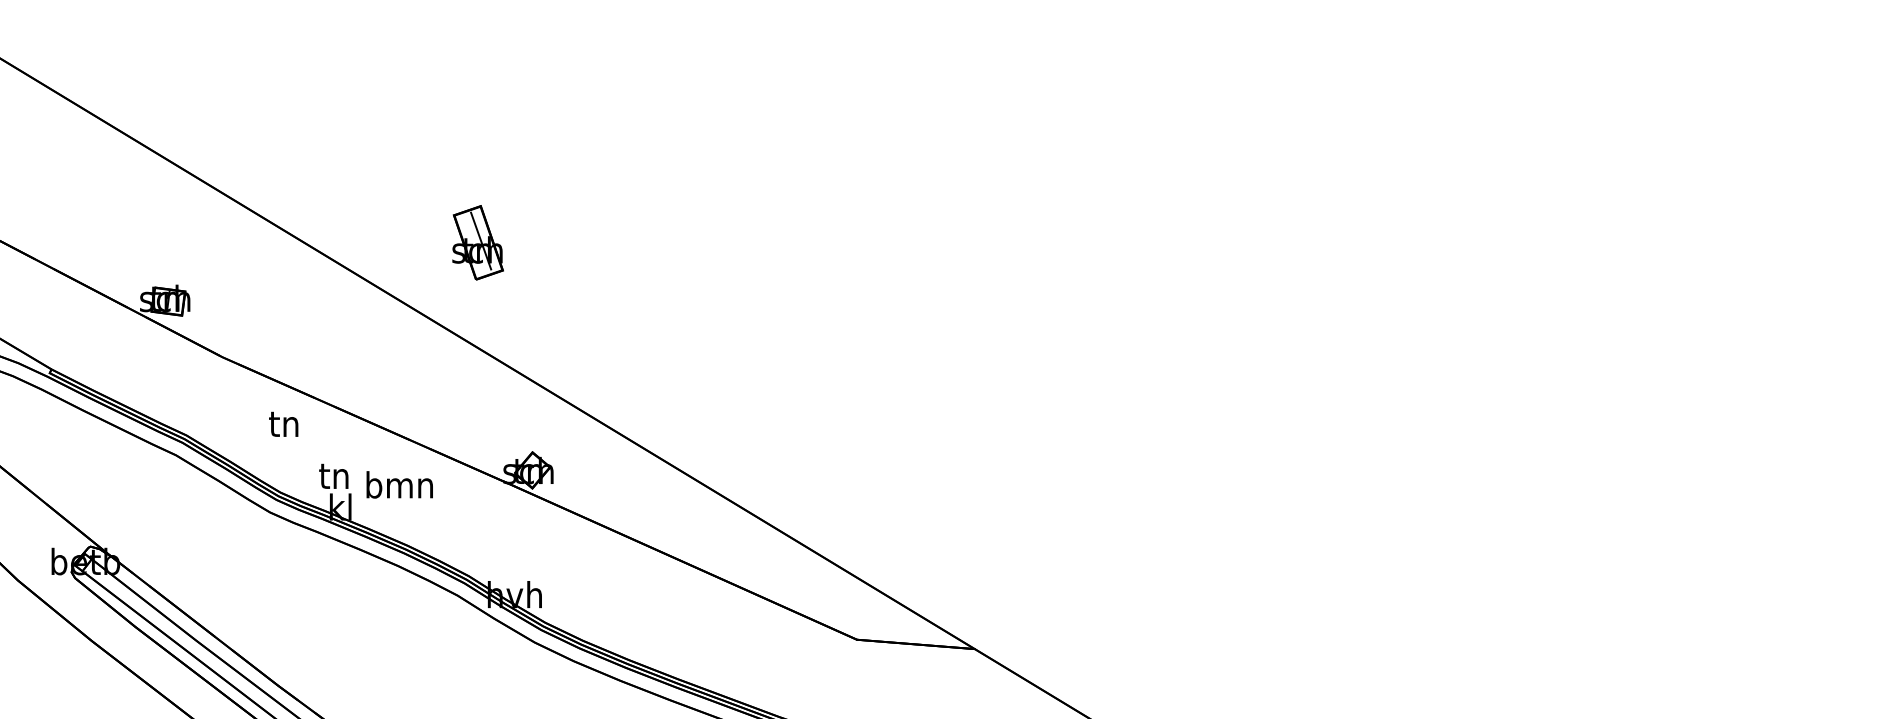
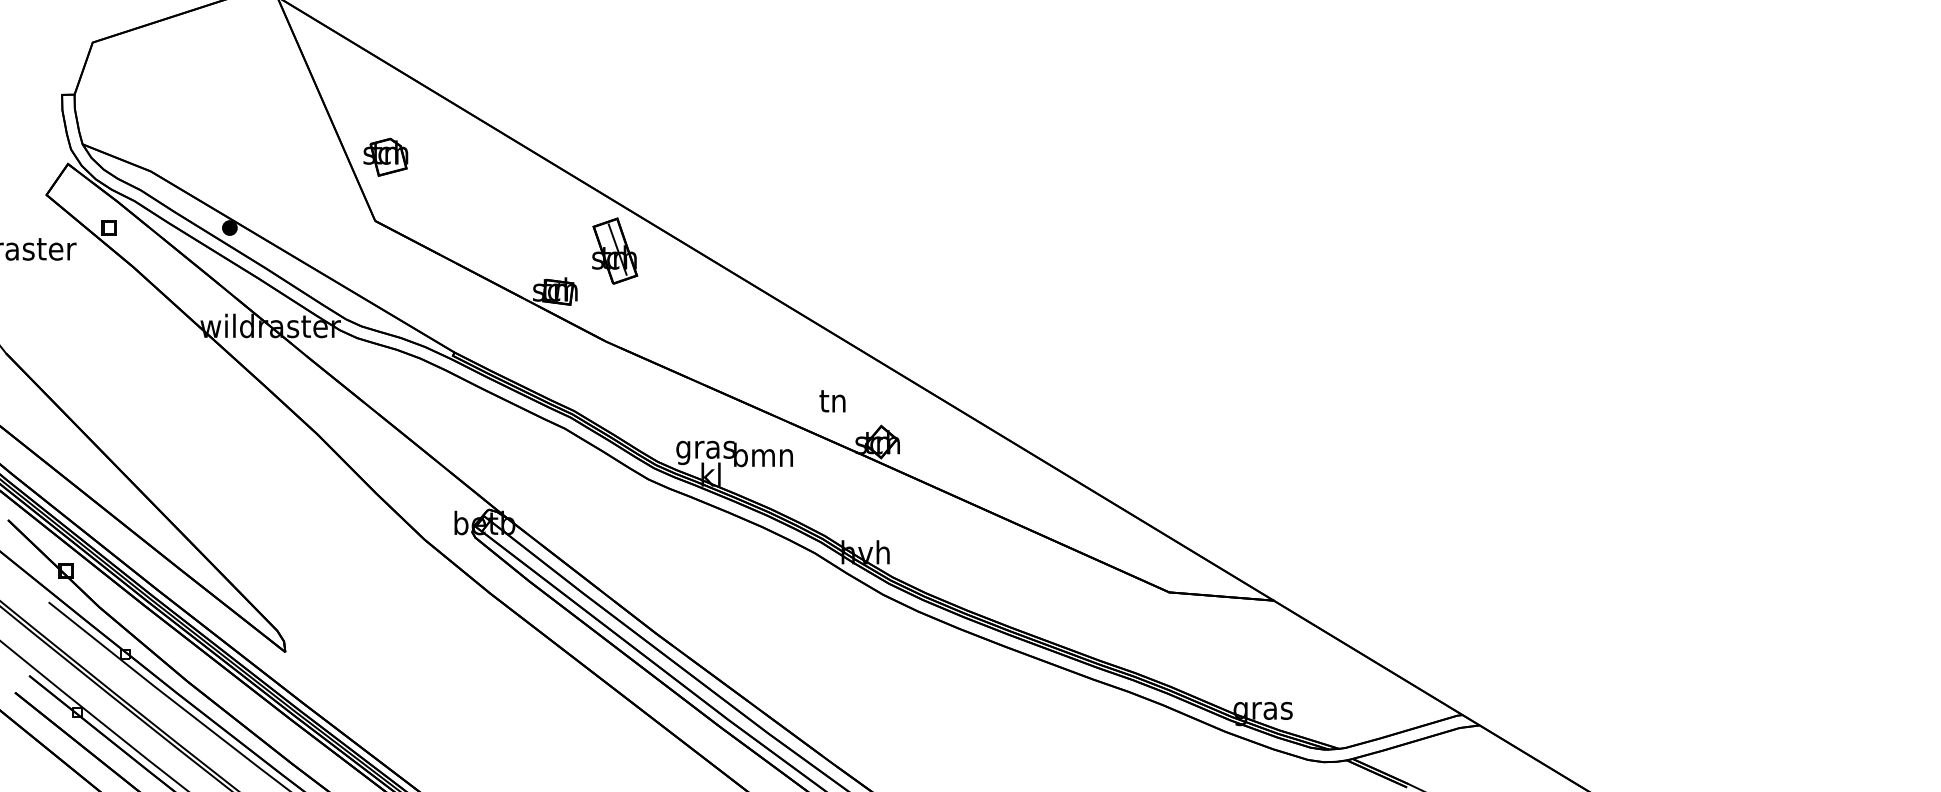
part: (478, 242) -> (615, 250), moved
text: (283, 424) -> (832, 401), moved
text: (334, 479) -> (705, 450), tn -> gras

